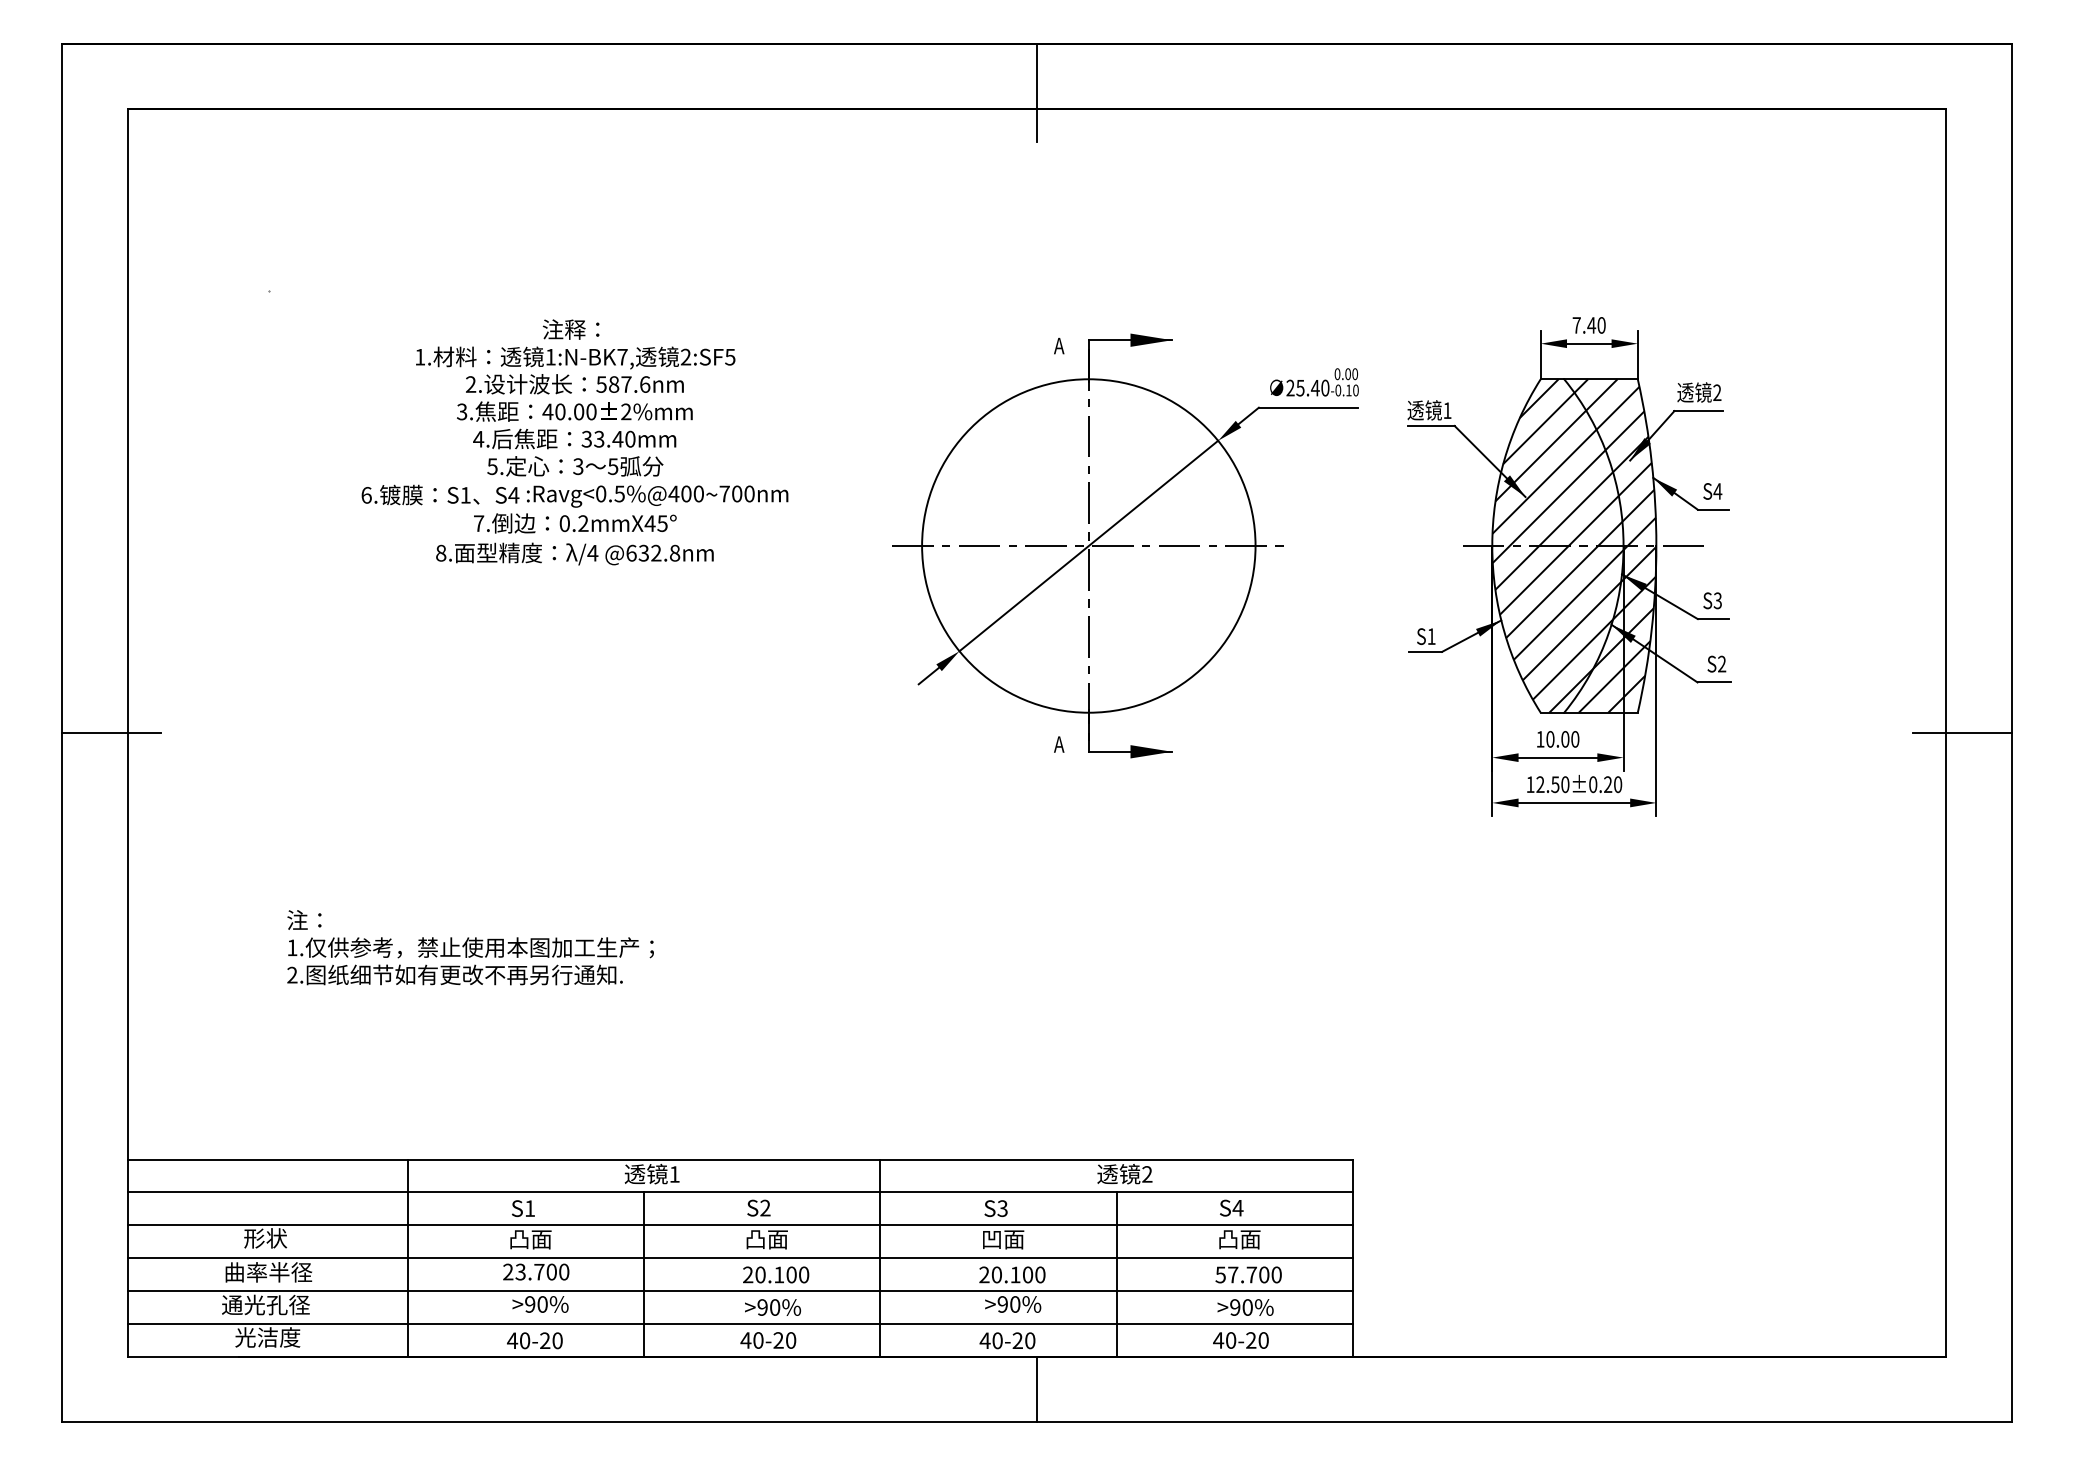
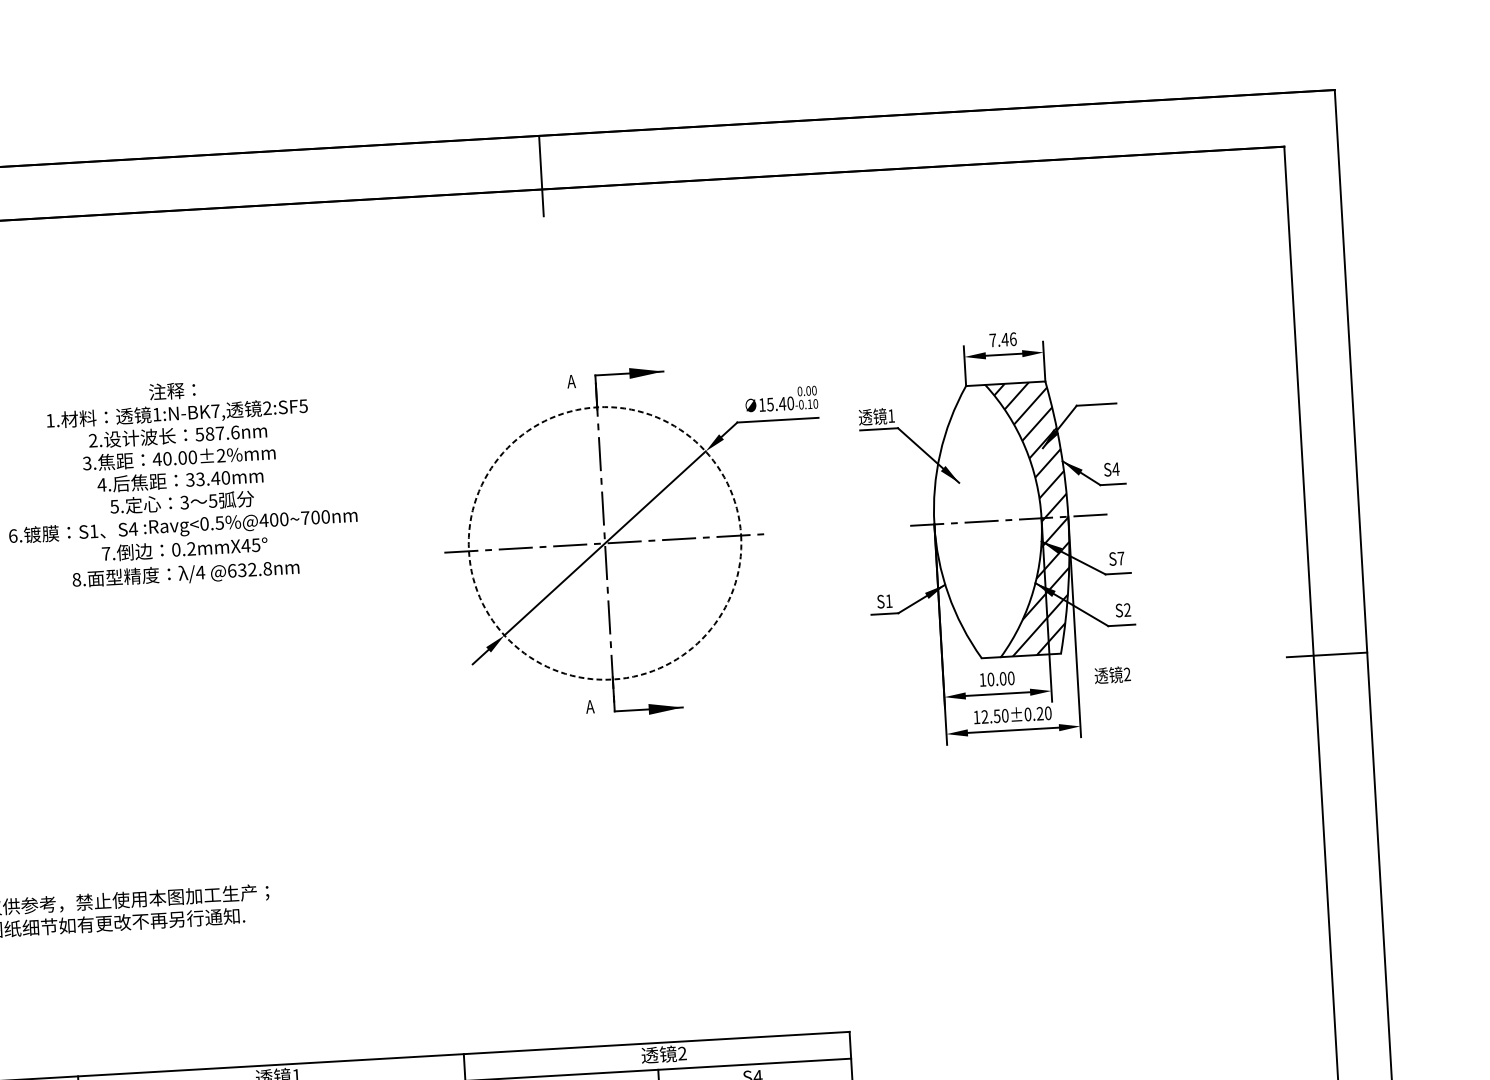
text: (1601, 325) -> (1013, 339), 7.40 -> 7.46
text: (1290, 387) -> (762, 404), 25.40 -> 15.40
text: (1699, 392) -> (1112, 675), moved
circle: (1088, 545) -> (604, 543), solid -> dashed
hatch: (1557, 545) -> (987, 520), removed
text: (1717, 600) -> (1120, 558), S3 -> S7

